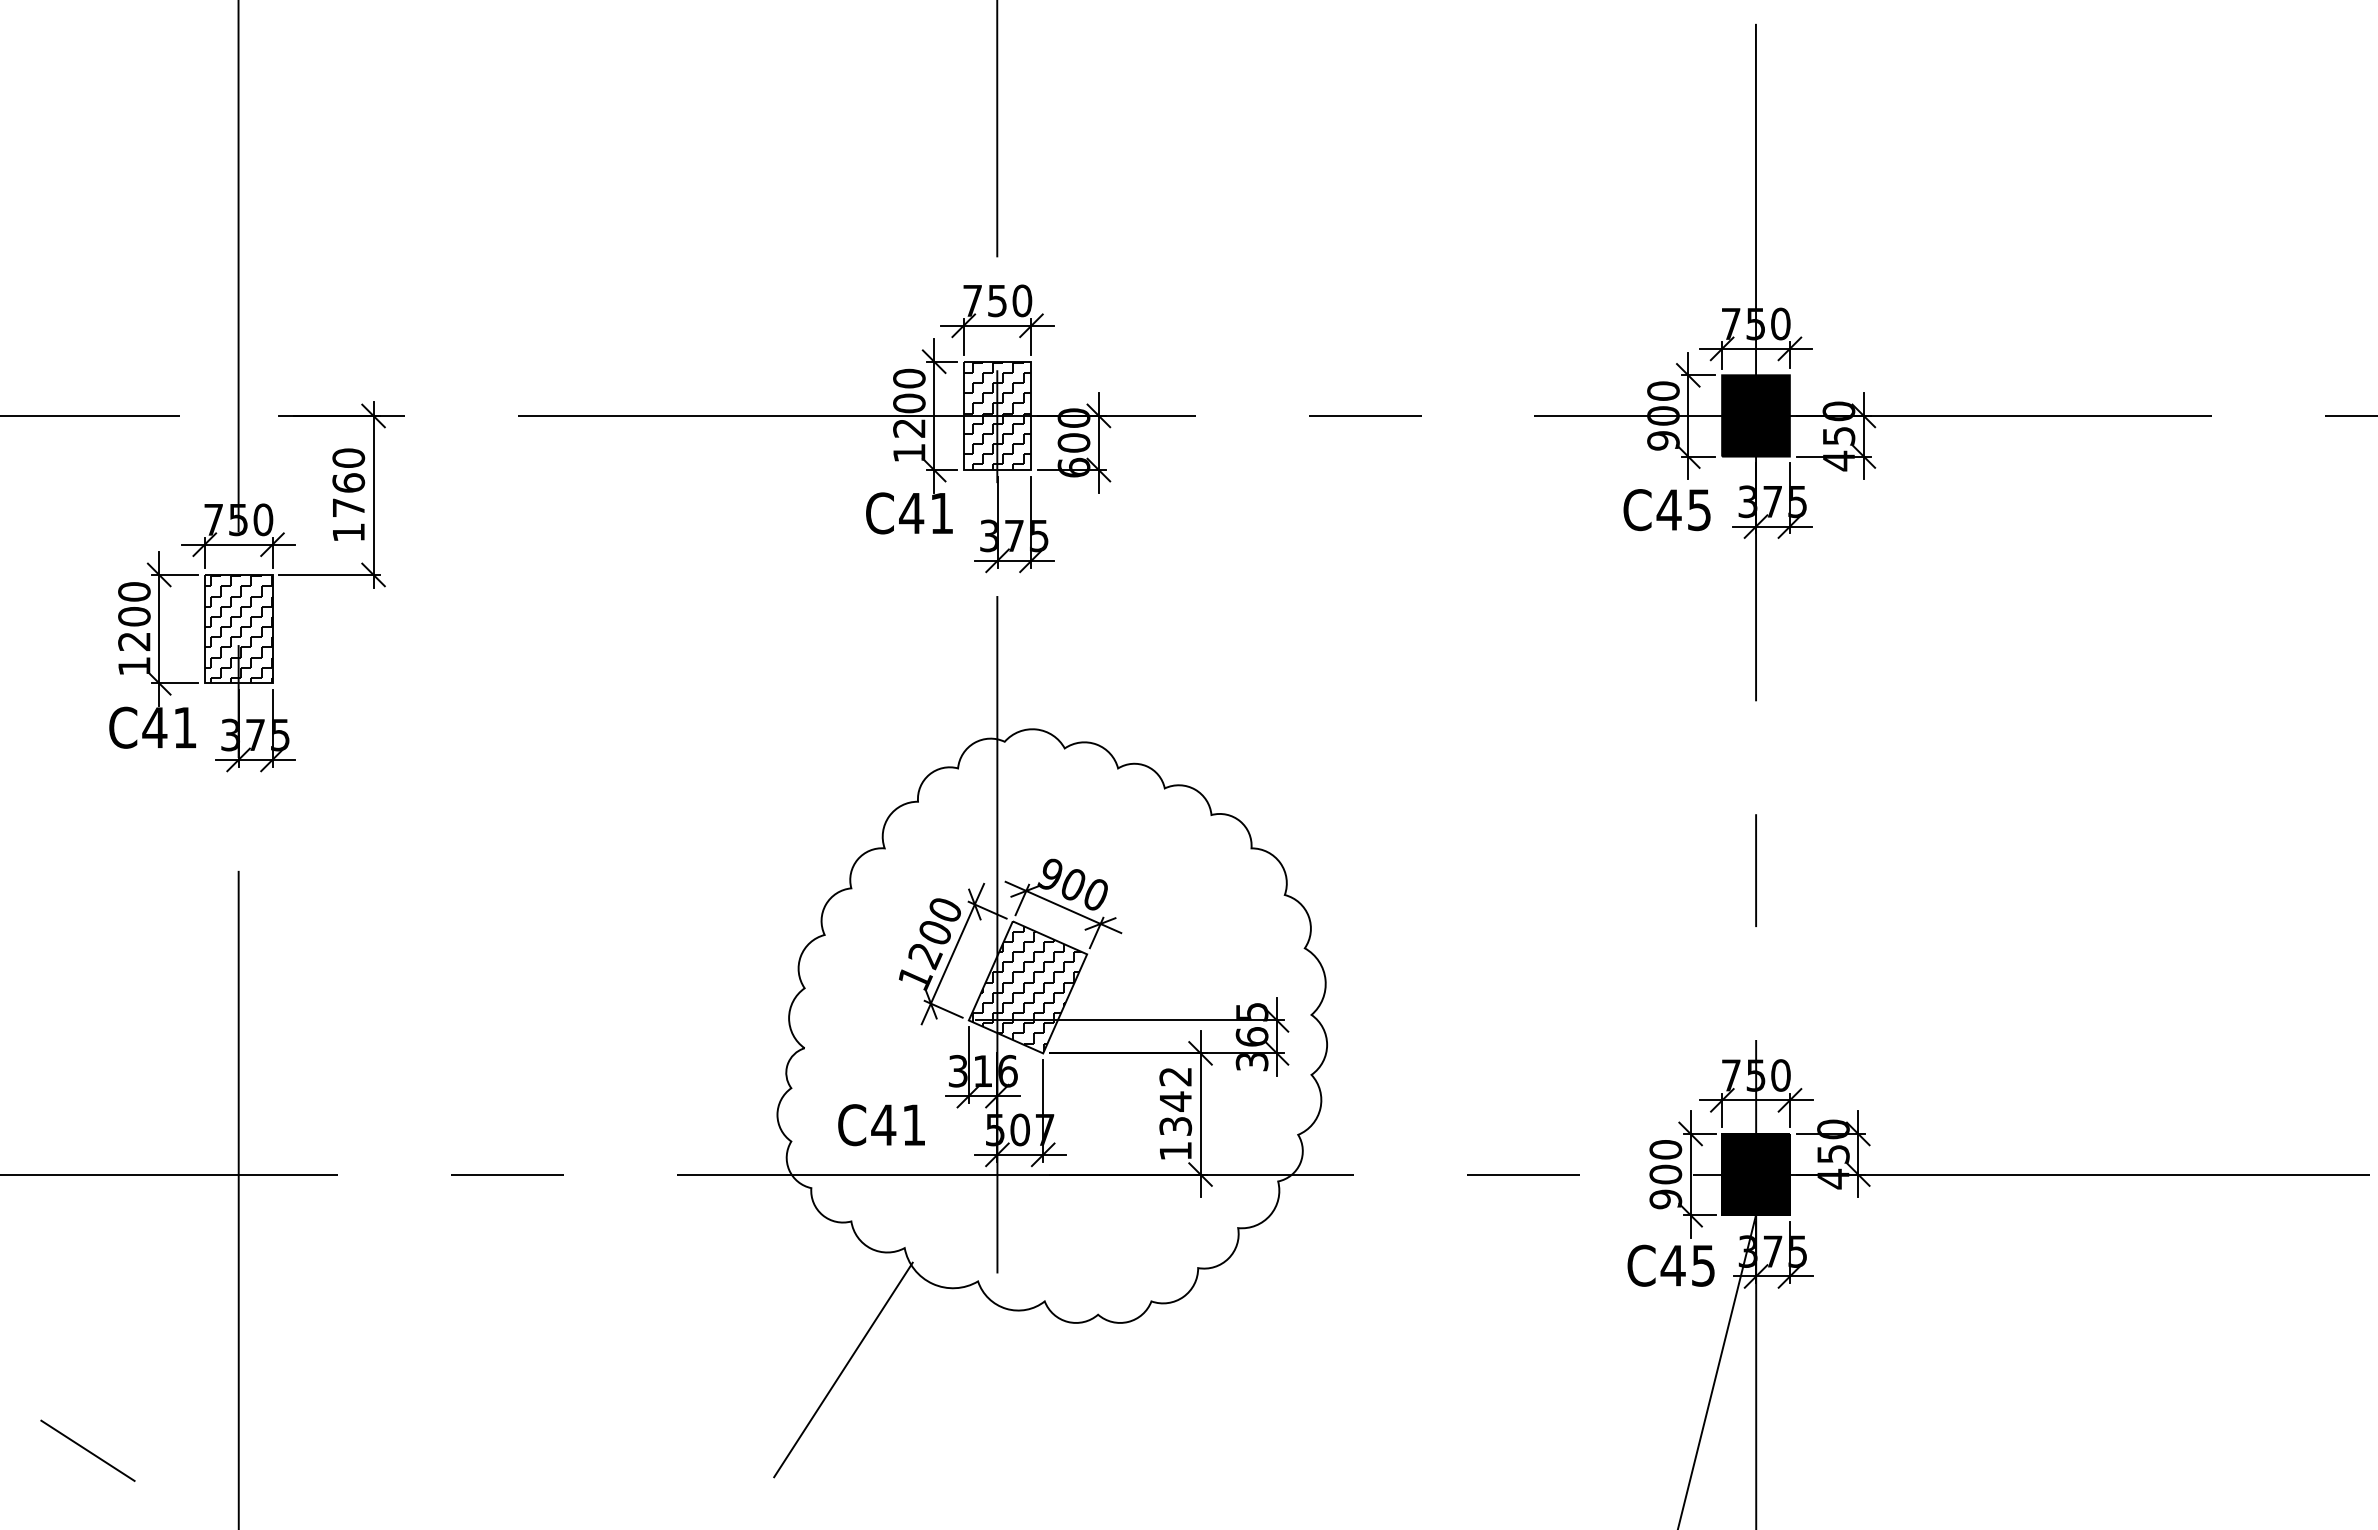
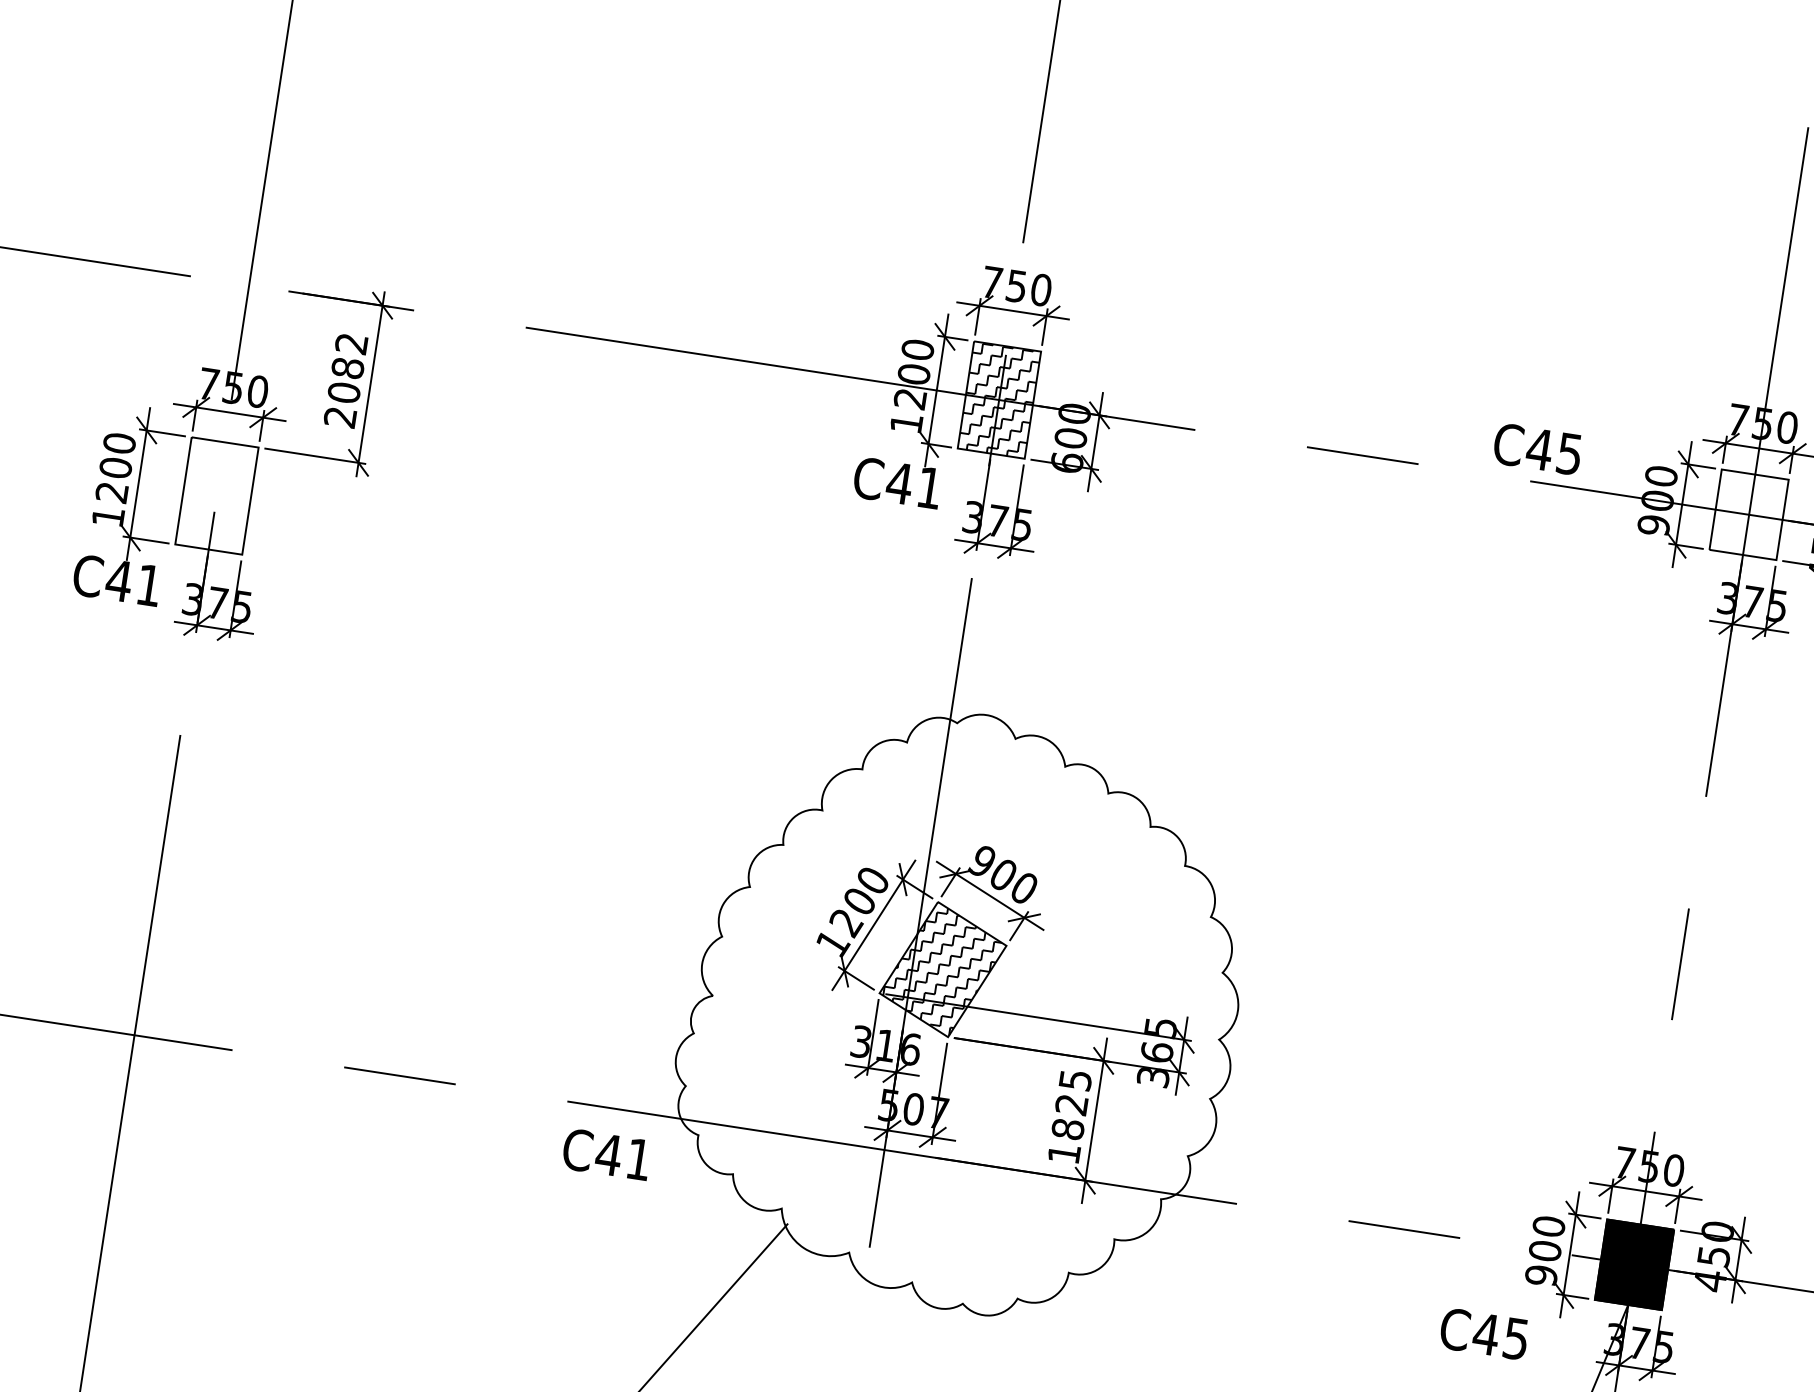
fill: (1755, 415) -> (1748, 514), removed
text: (348, 495) -> (345, 380), 1760 -> 2082
text: (1666, 510) -> (1537, 449), moved
hatch: (238, 628) -> (216, 495), removed
text: (1175, 1101) -> (1071, 1104), 1342 -> 1825
text: (881, 1125) -> (606, 1154), moved
text: (1670, 1265) -> (1483, 1333), moved

